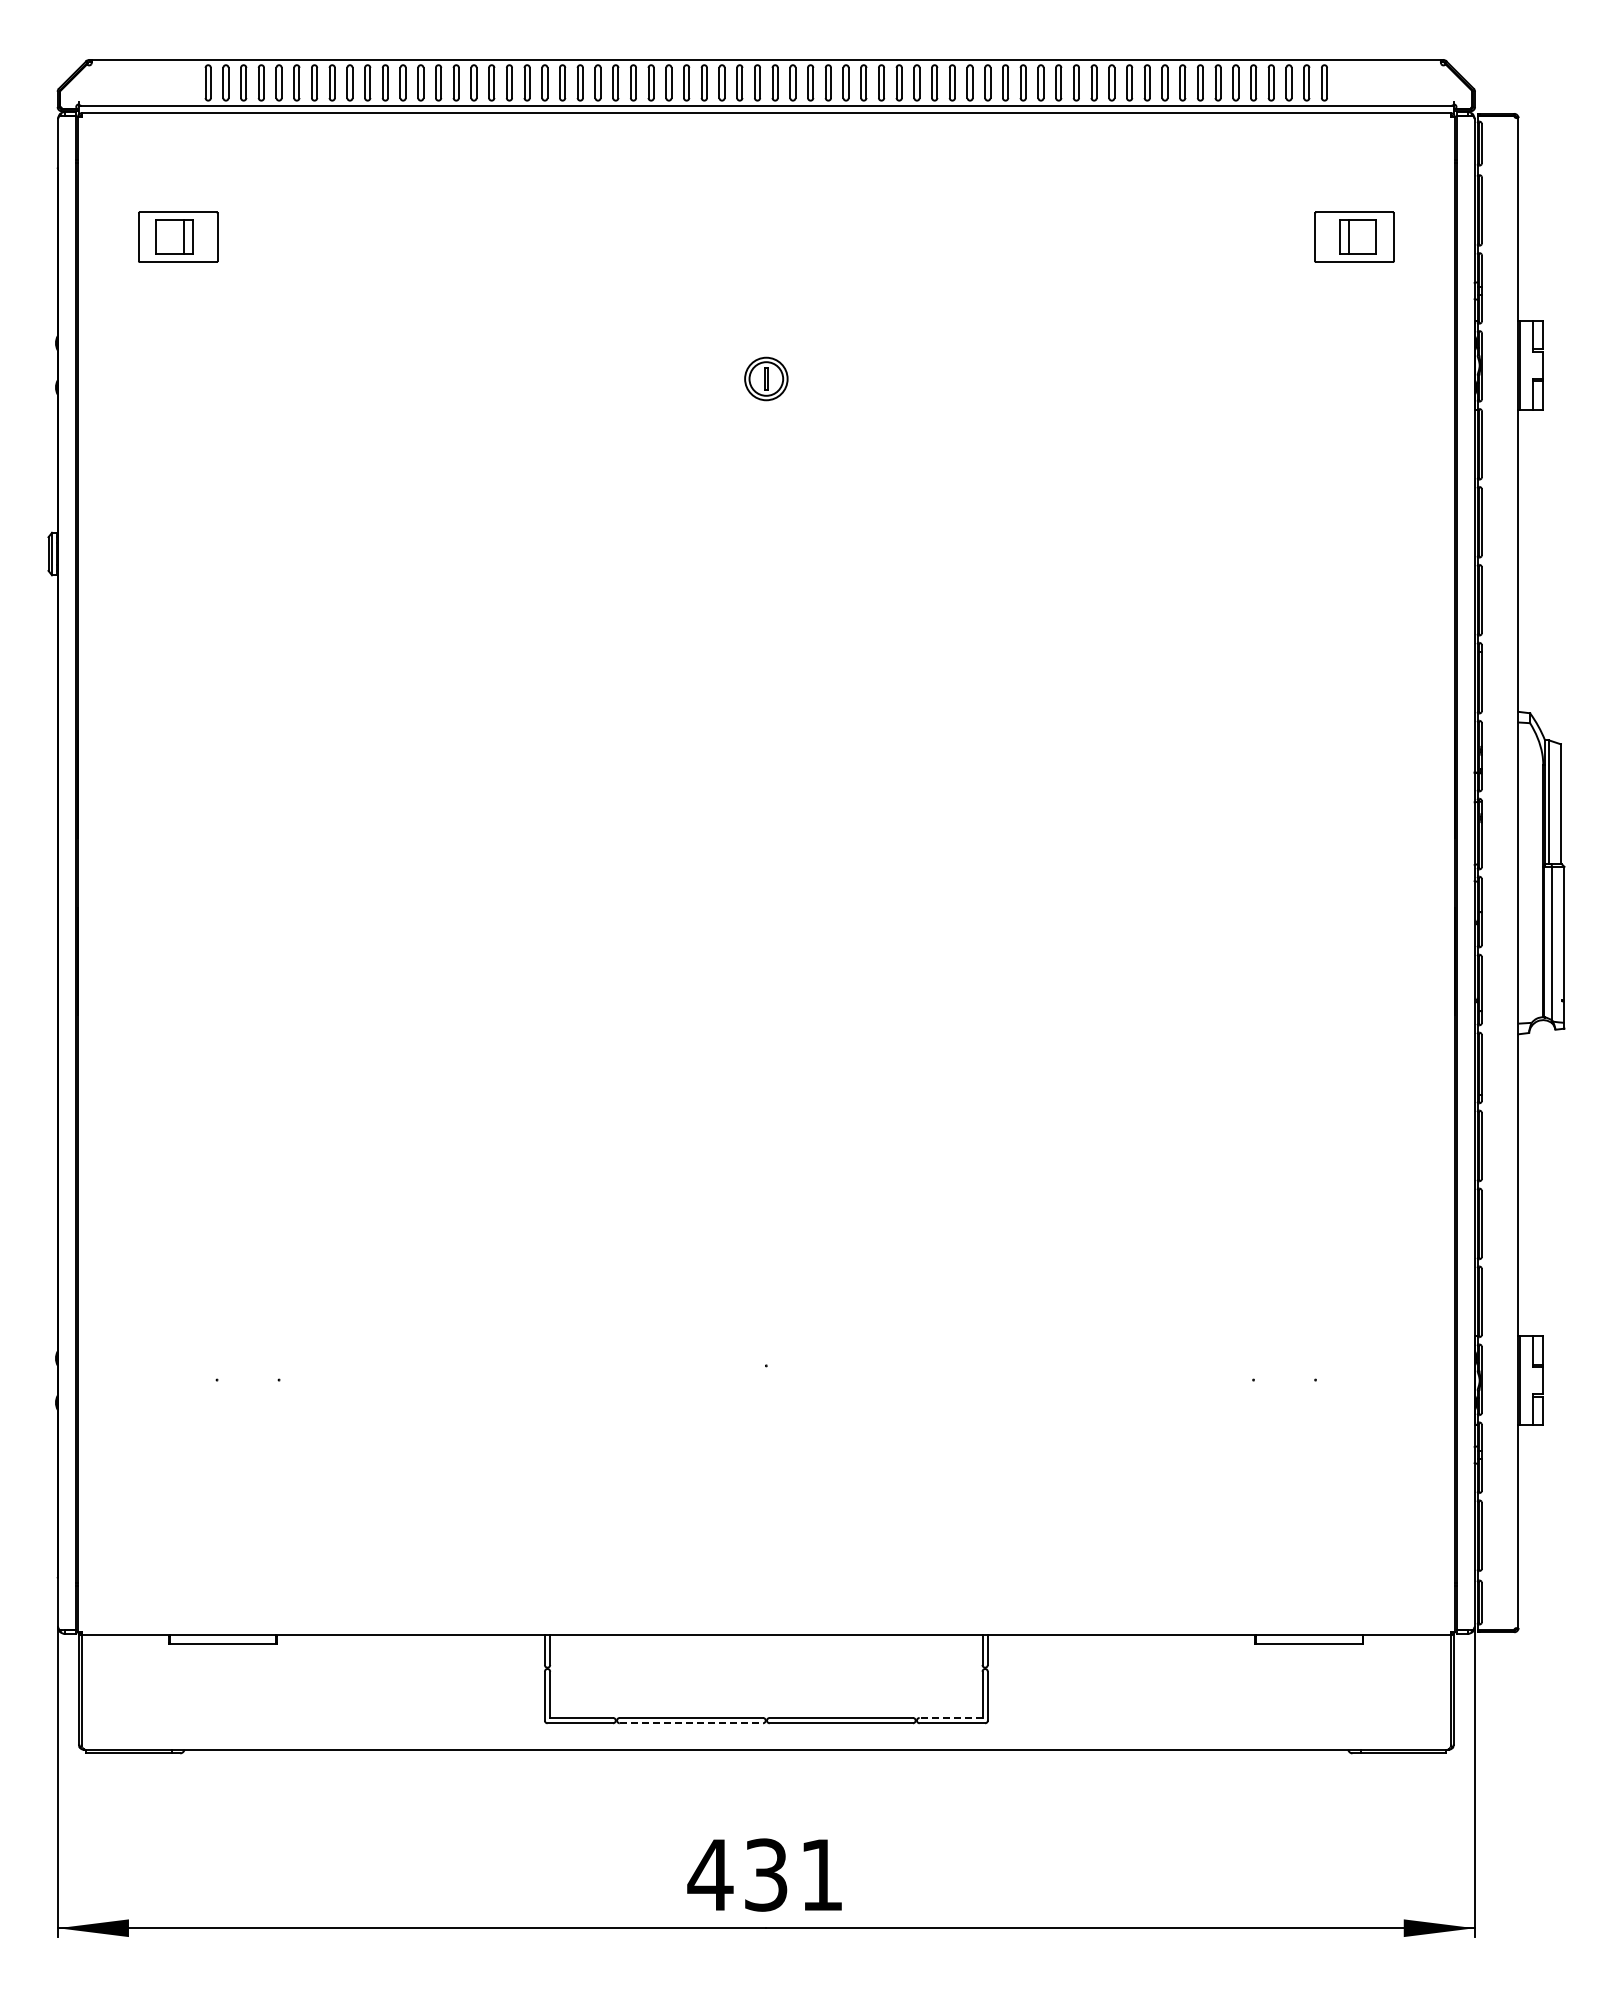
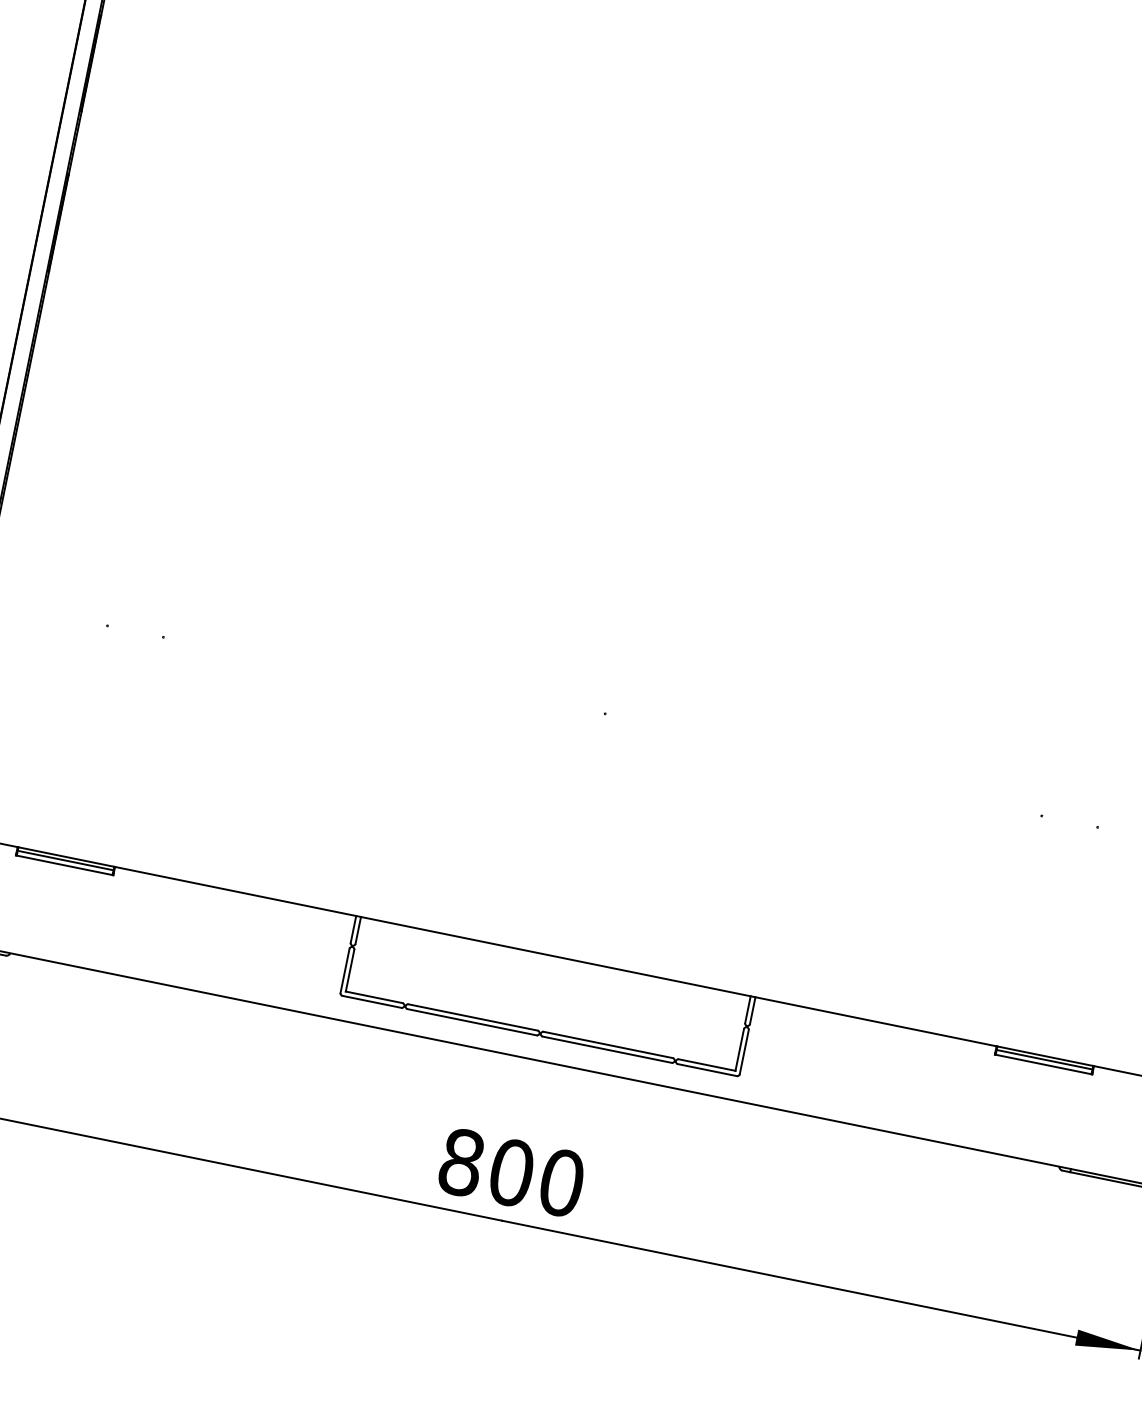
line: (223, 1639) -> (65, 860), added
line: (1309, 1639) -> (1044, 1060), added
line: (950, 1717) -> (706, 1064), dashed -> solid
line: (691, 1723) -> (472, 1022), dashed -> solid
text: (765, 1874) -> (511, 1172), 431 -> 800

